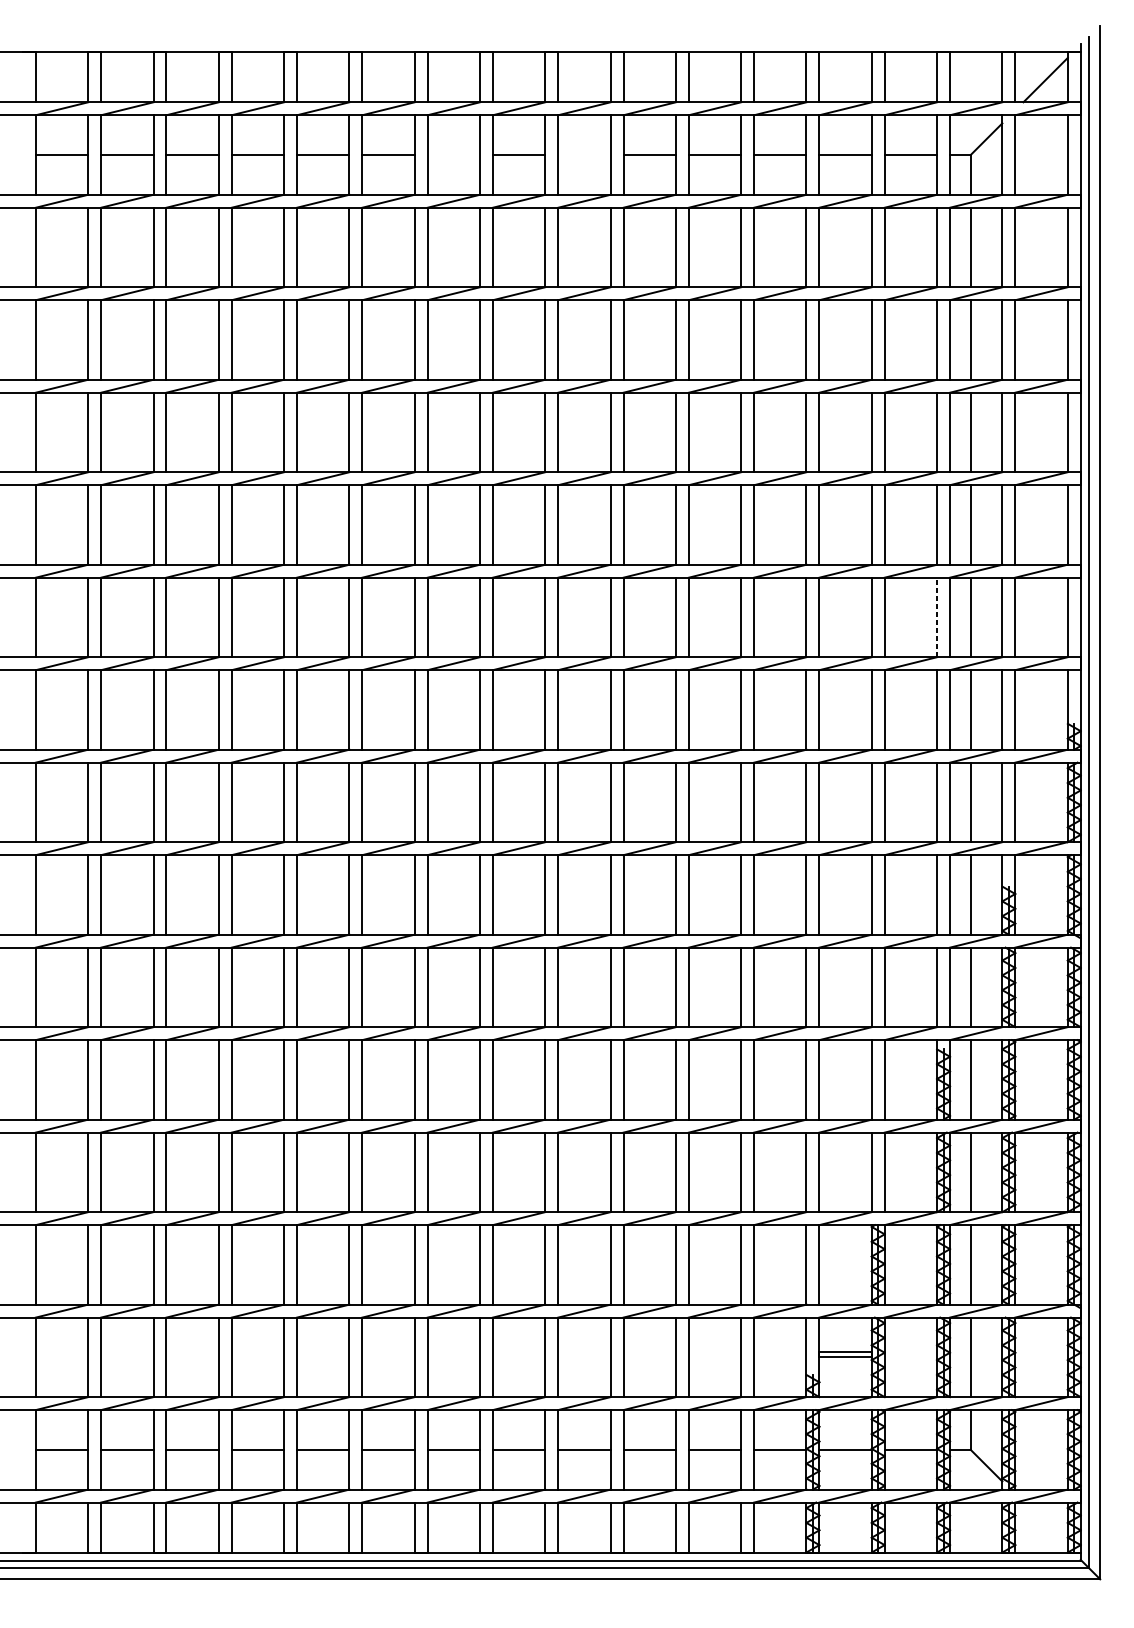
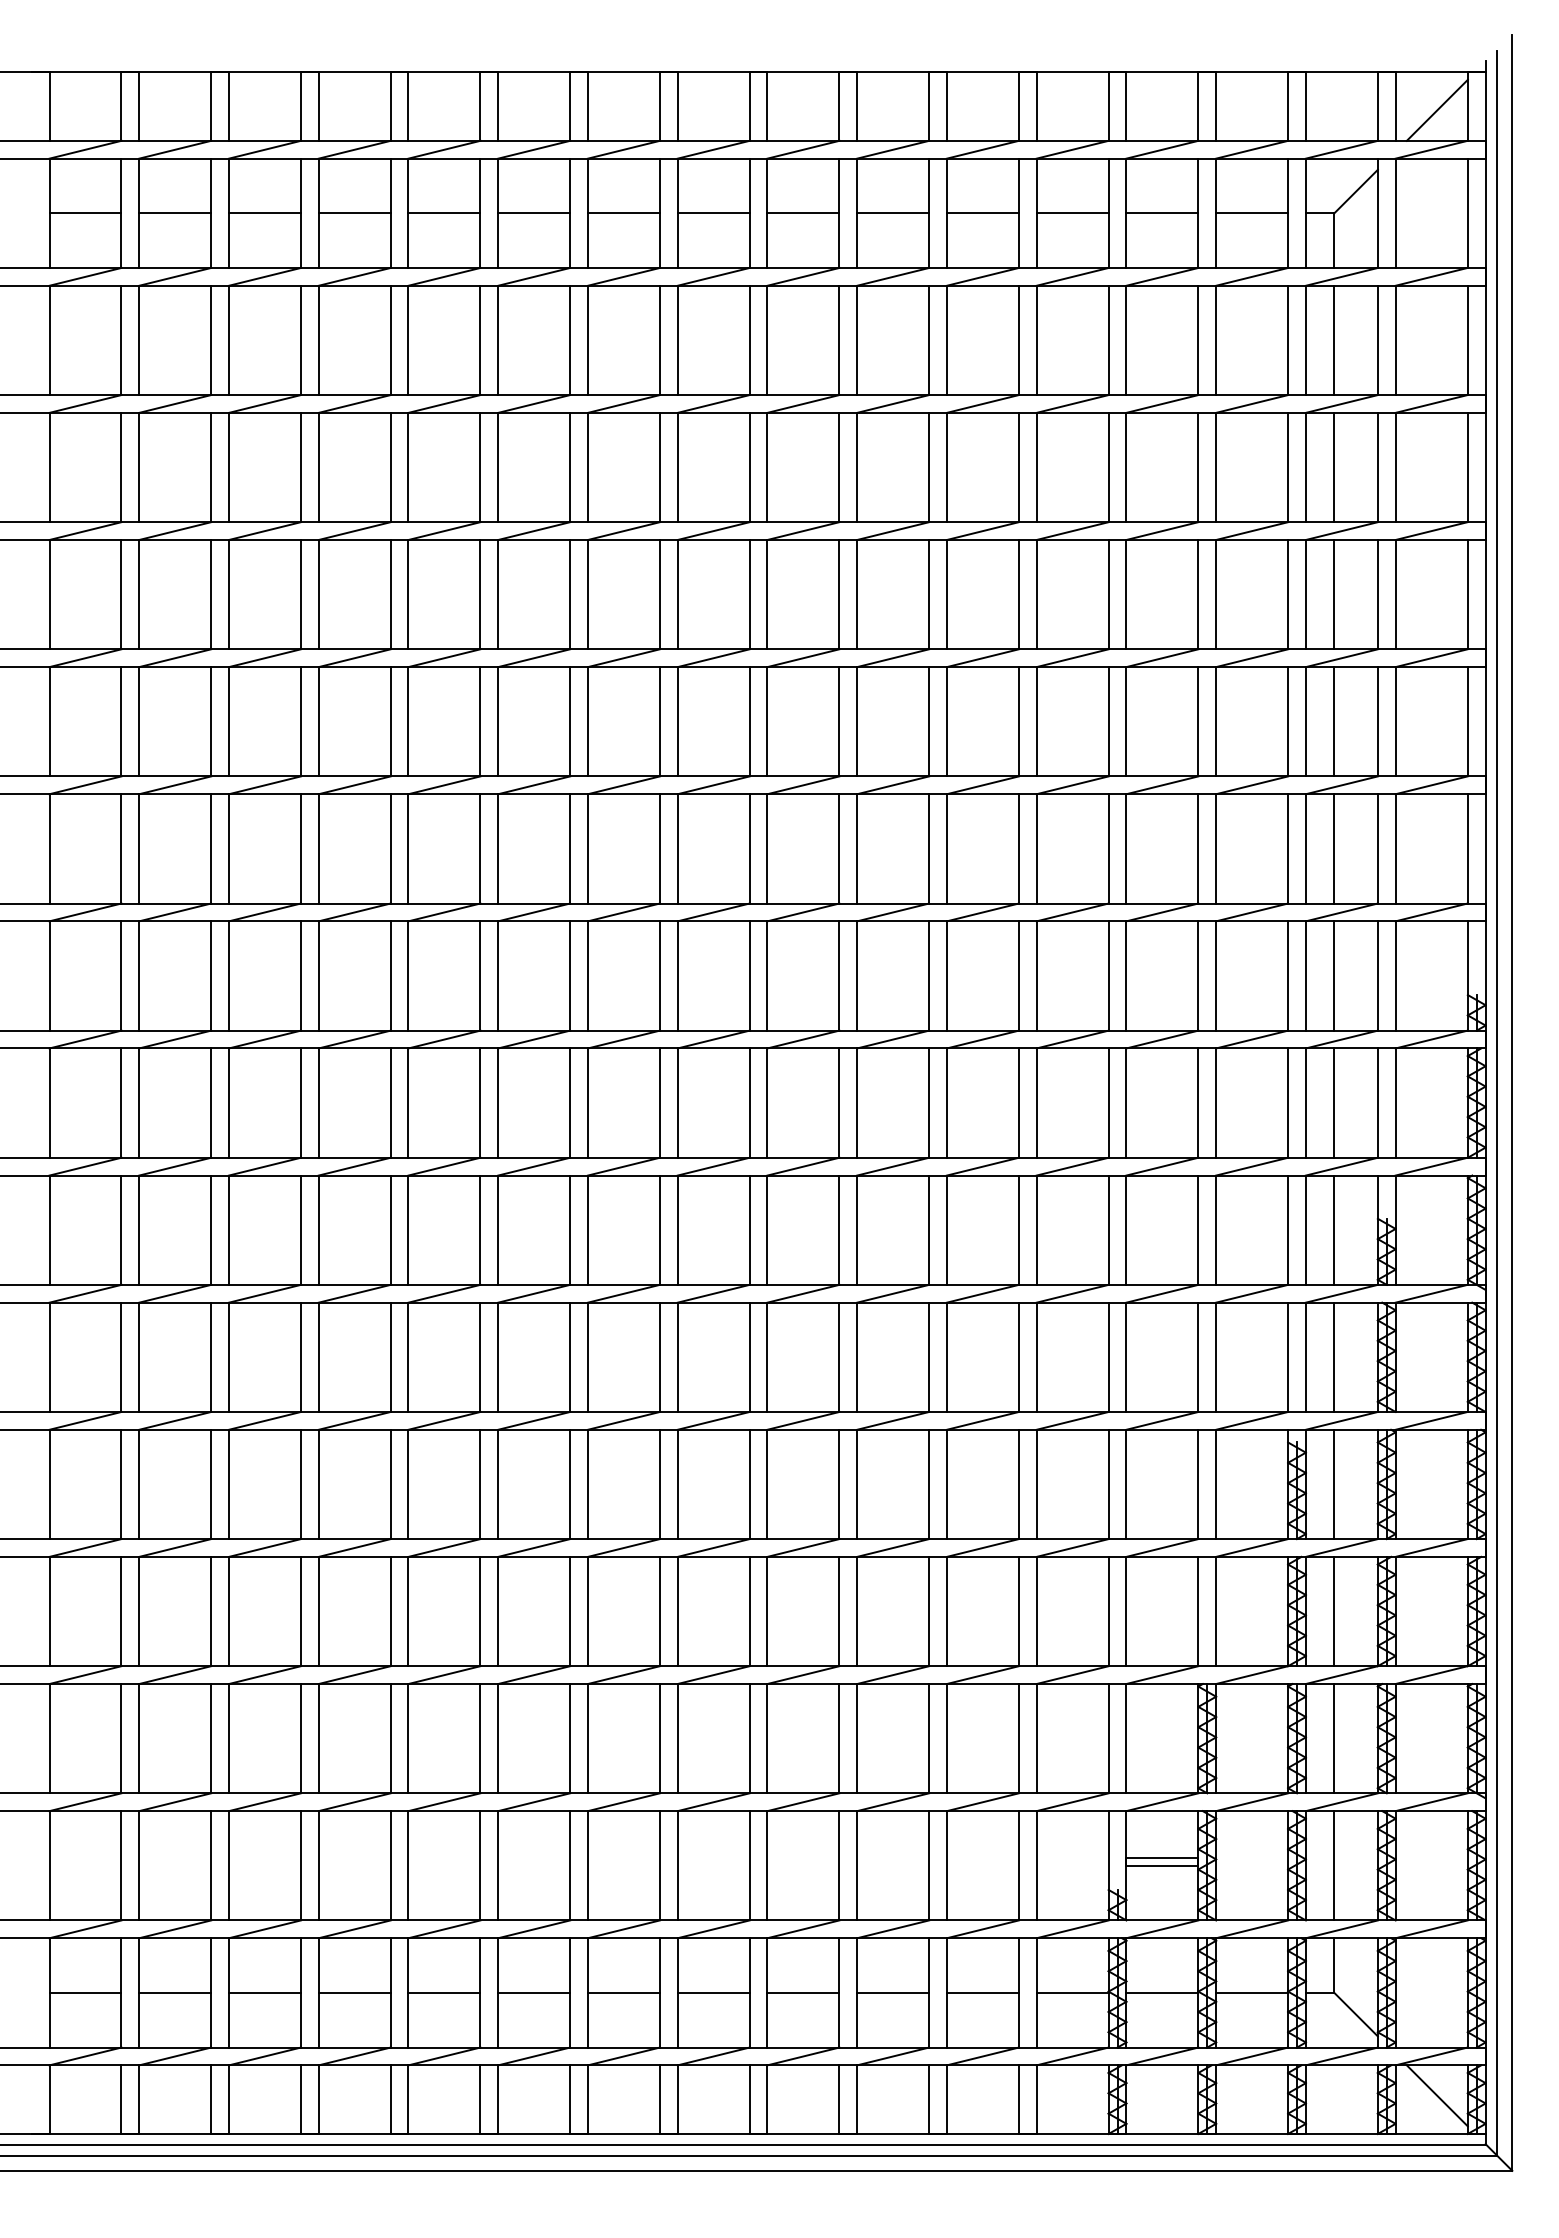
line: (453, 155) -> (623, 213), added
line: (584, 155) -> (803, 213), added
line: (937, 617) -> (1288, 848), dashed -> solid
line: (1045, 1524) -> (1436, 2095), added

